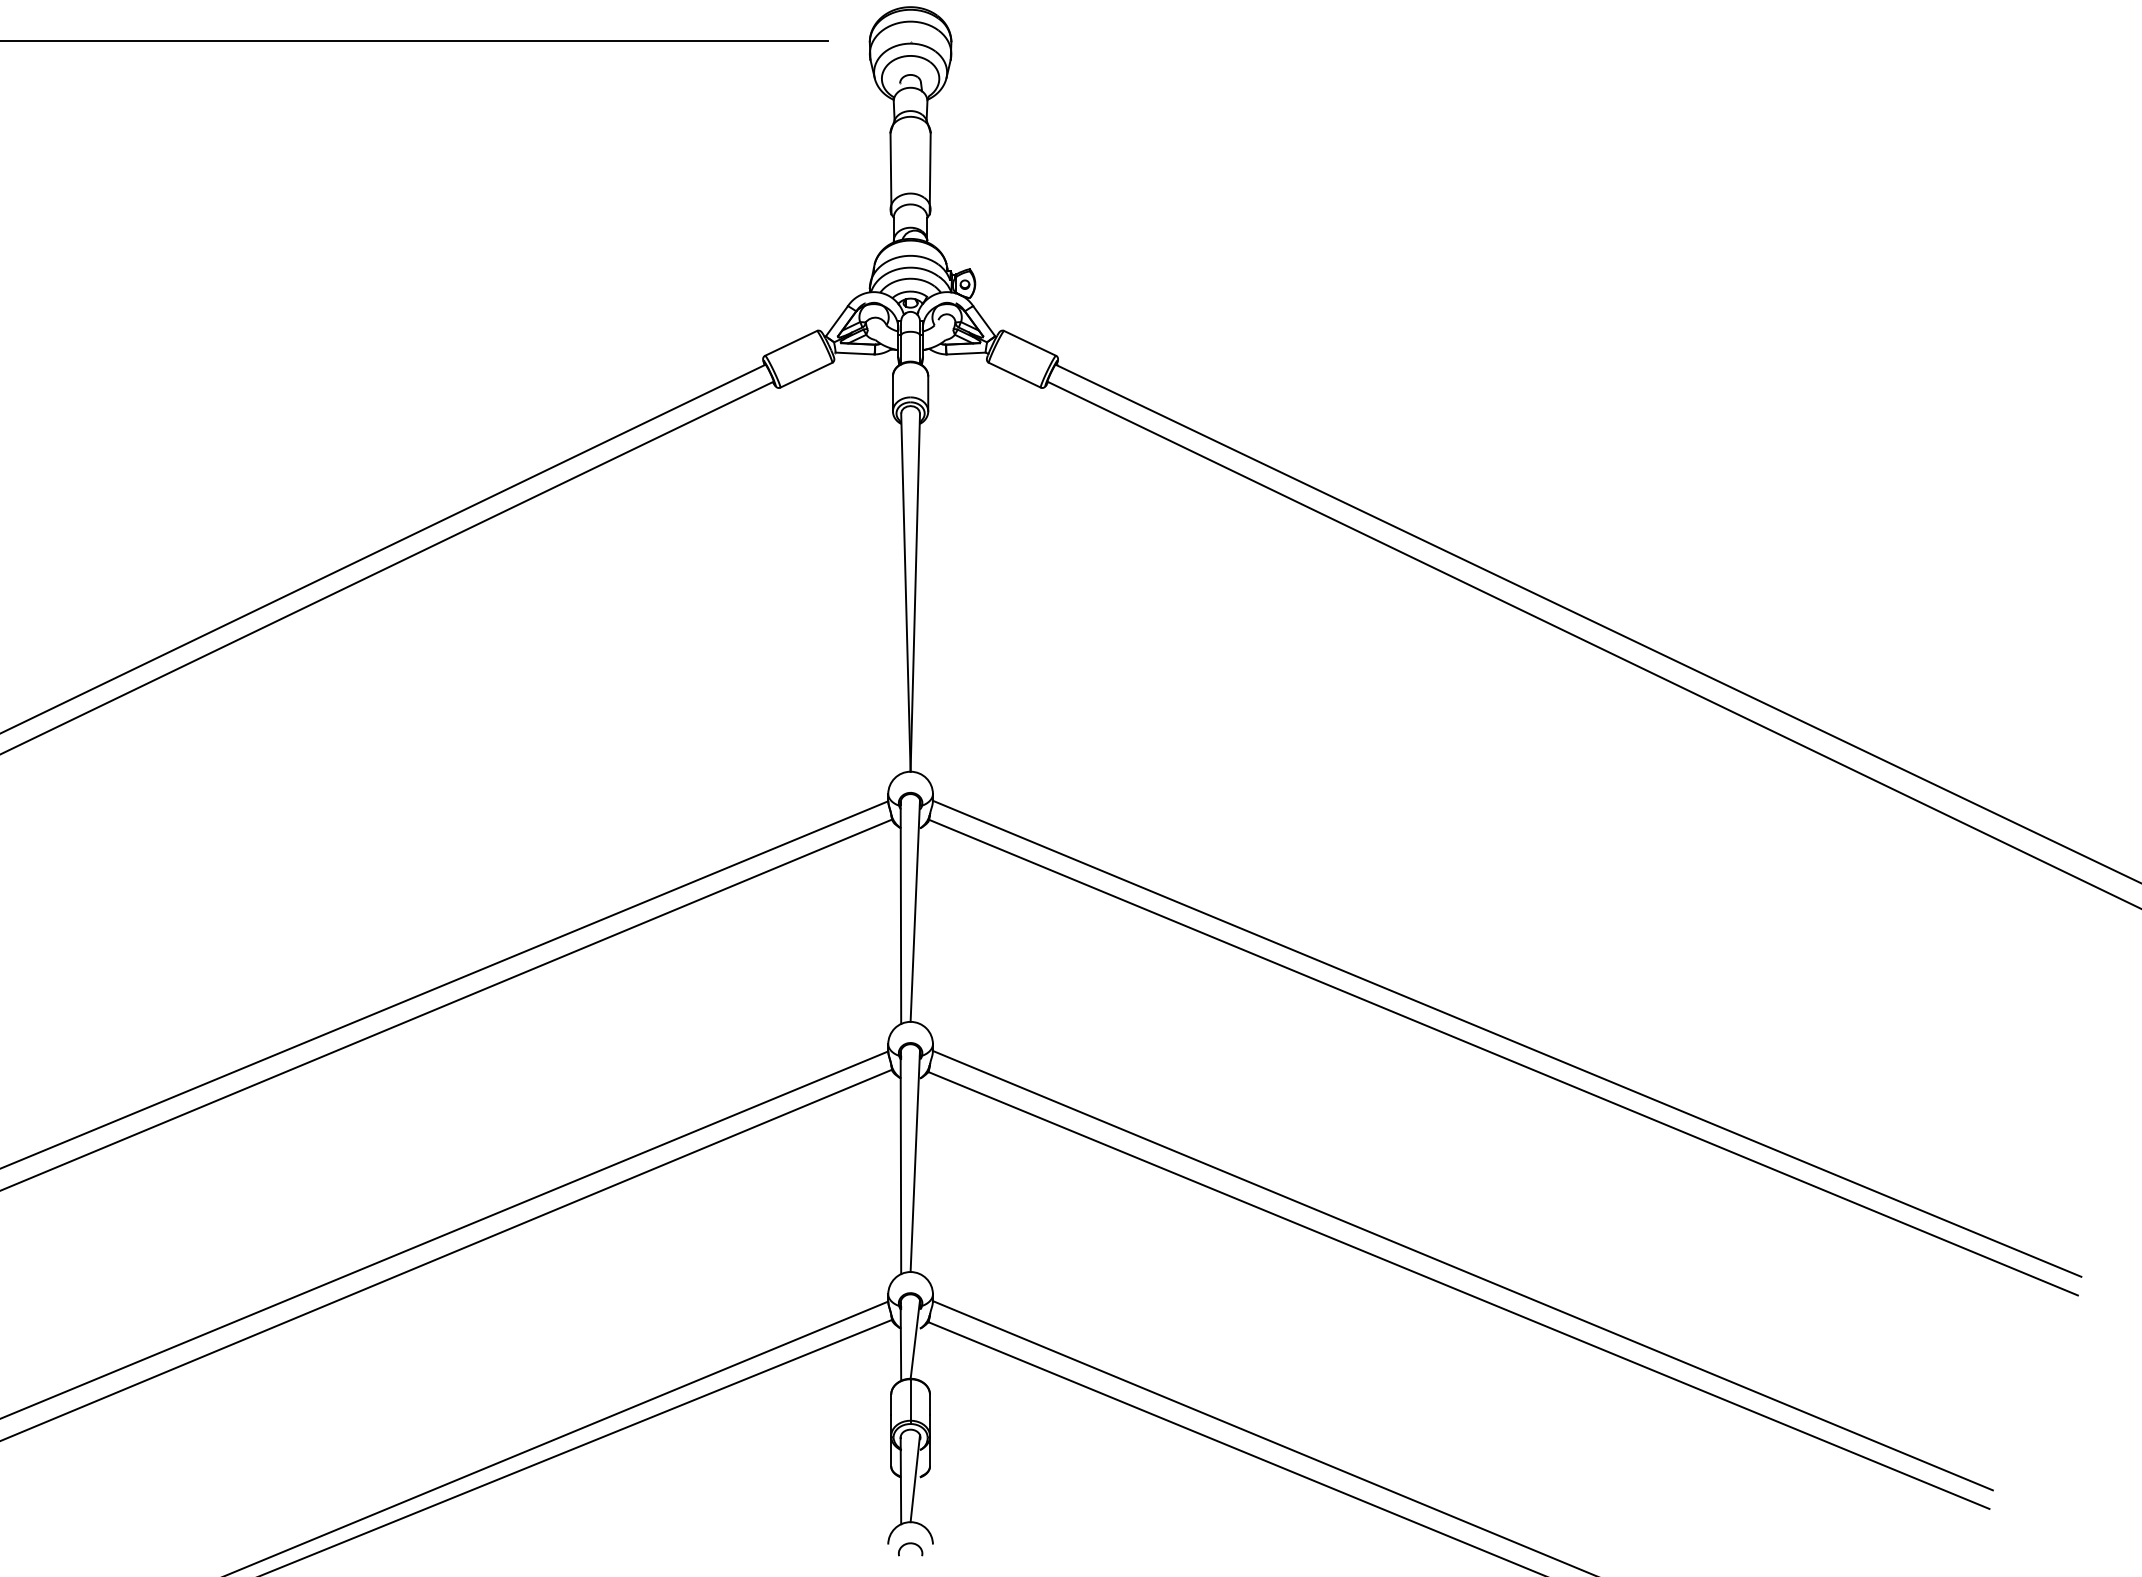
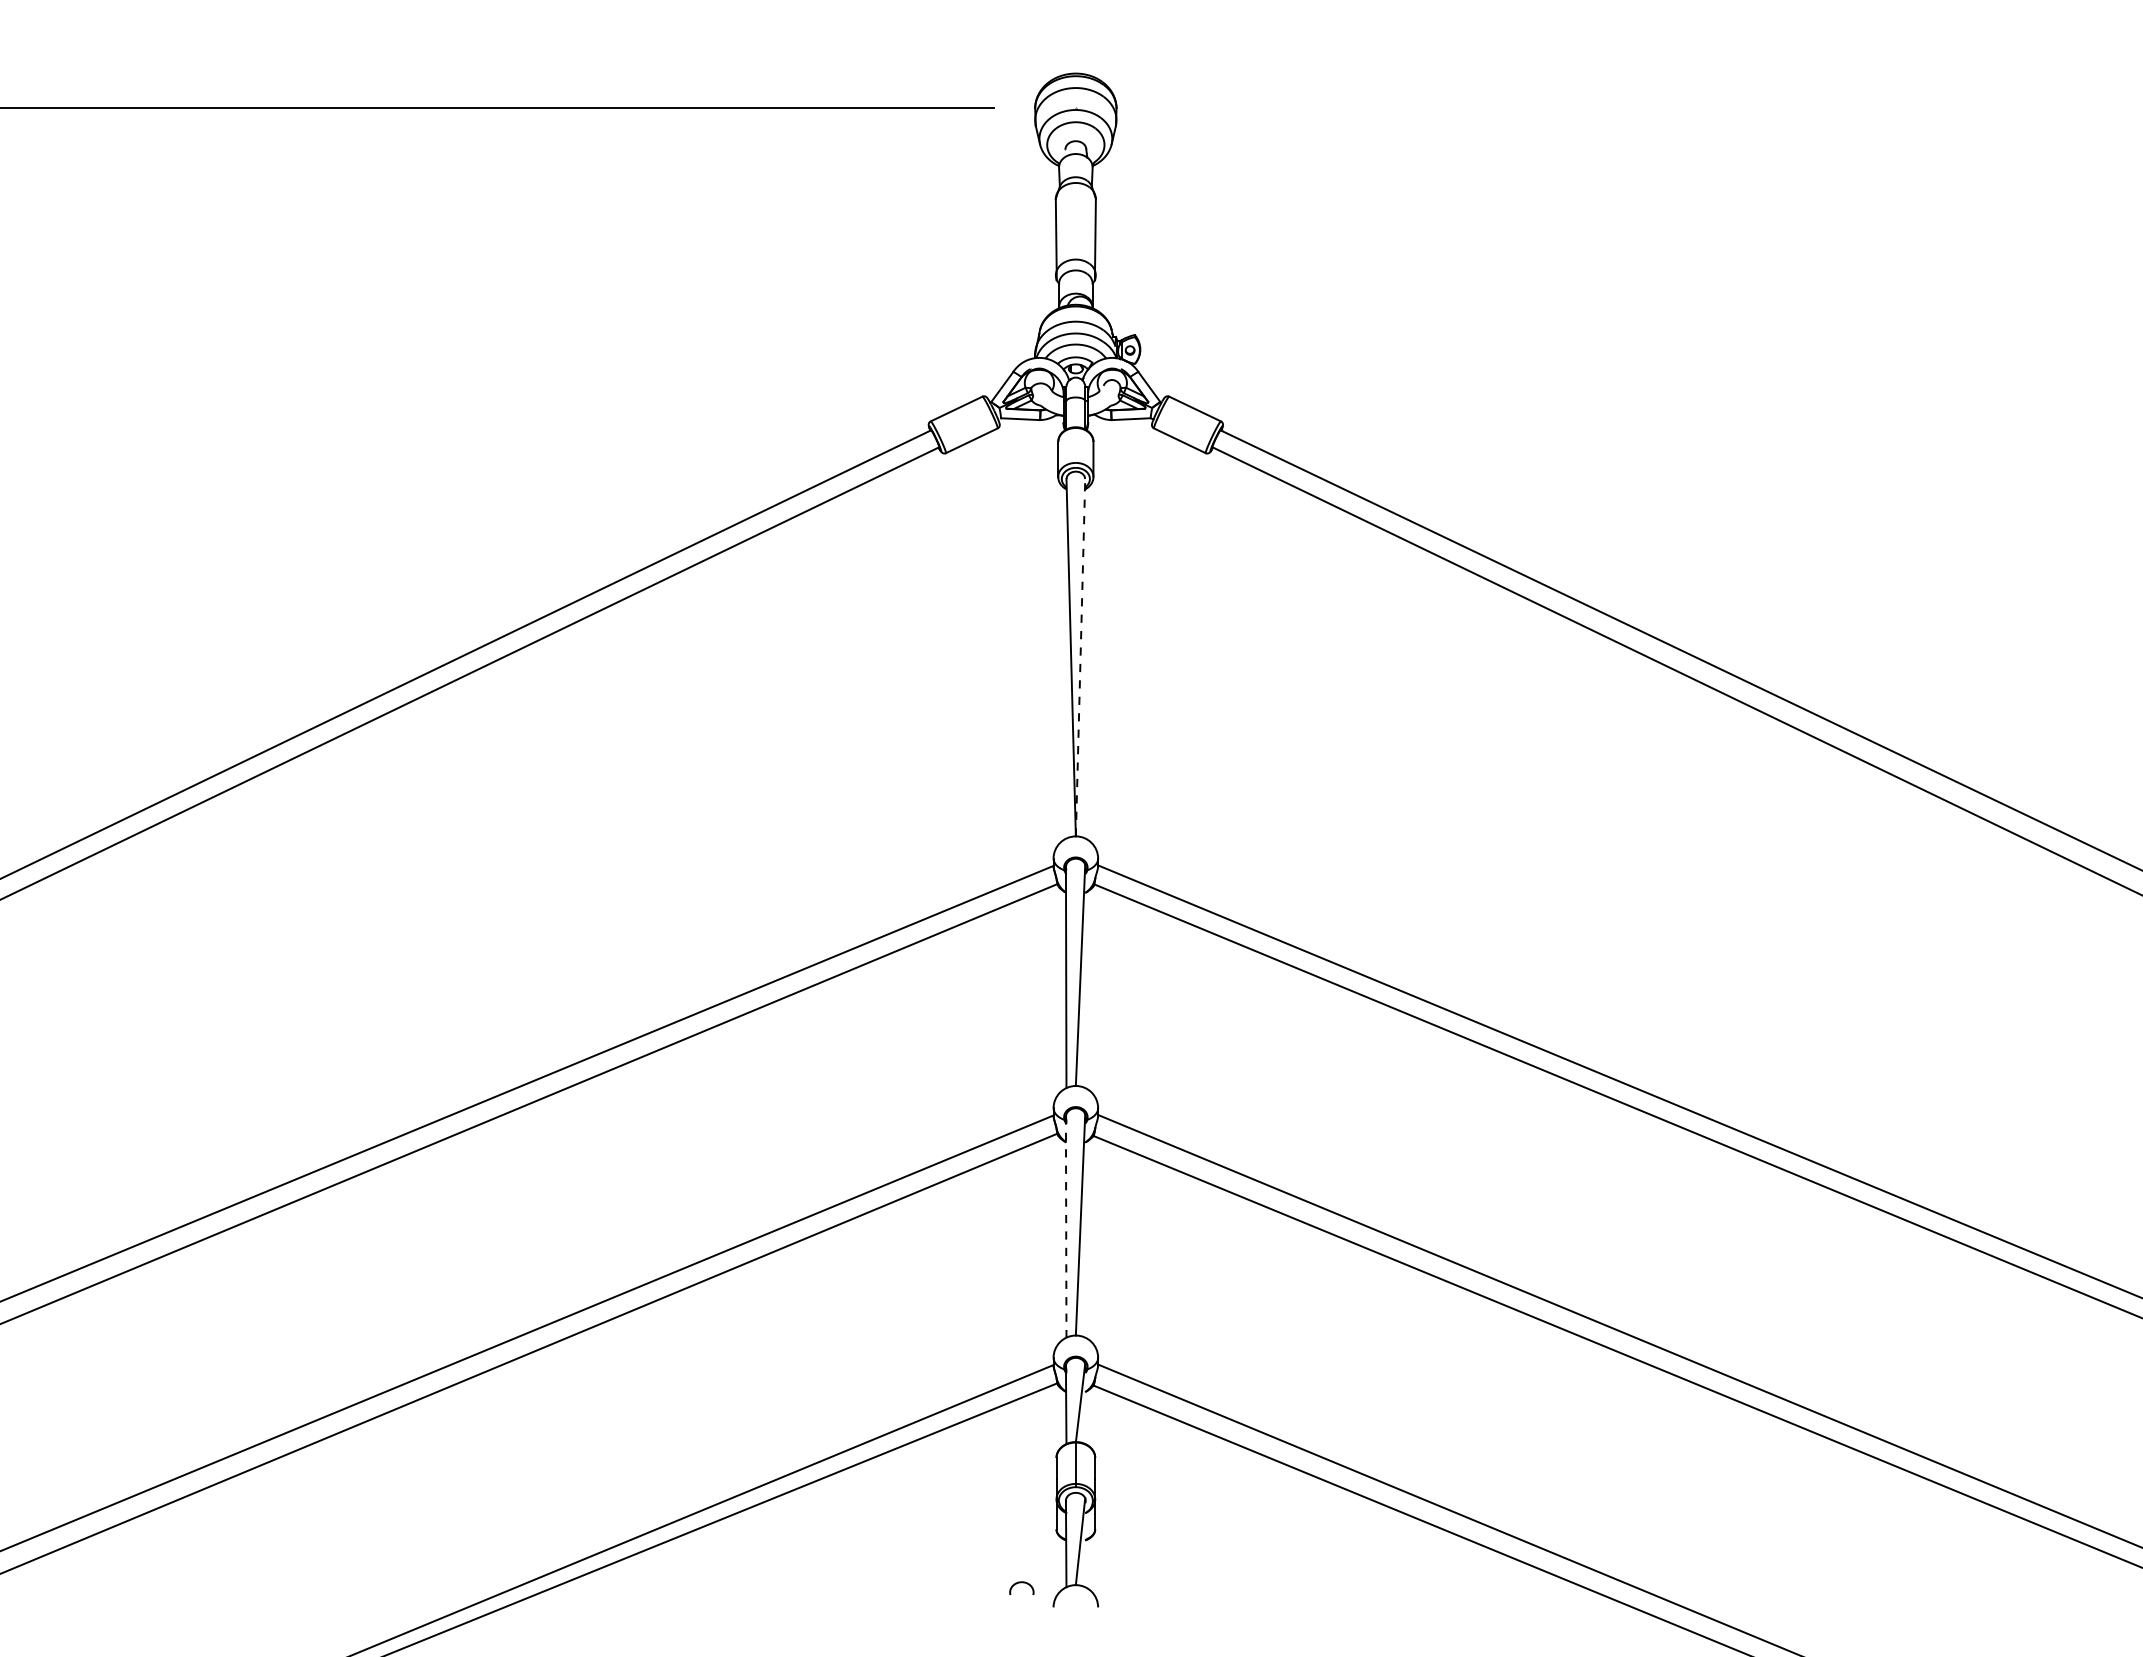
line: (915, 592) -> (1080, 657), solid -> dashed
line: (901, 1162) -> (1066, 1226), solid -> dashed
curve: (910, 1544) -> (1021, 1583), moved

